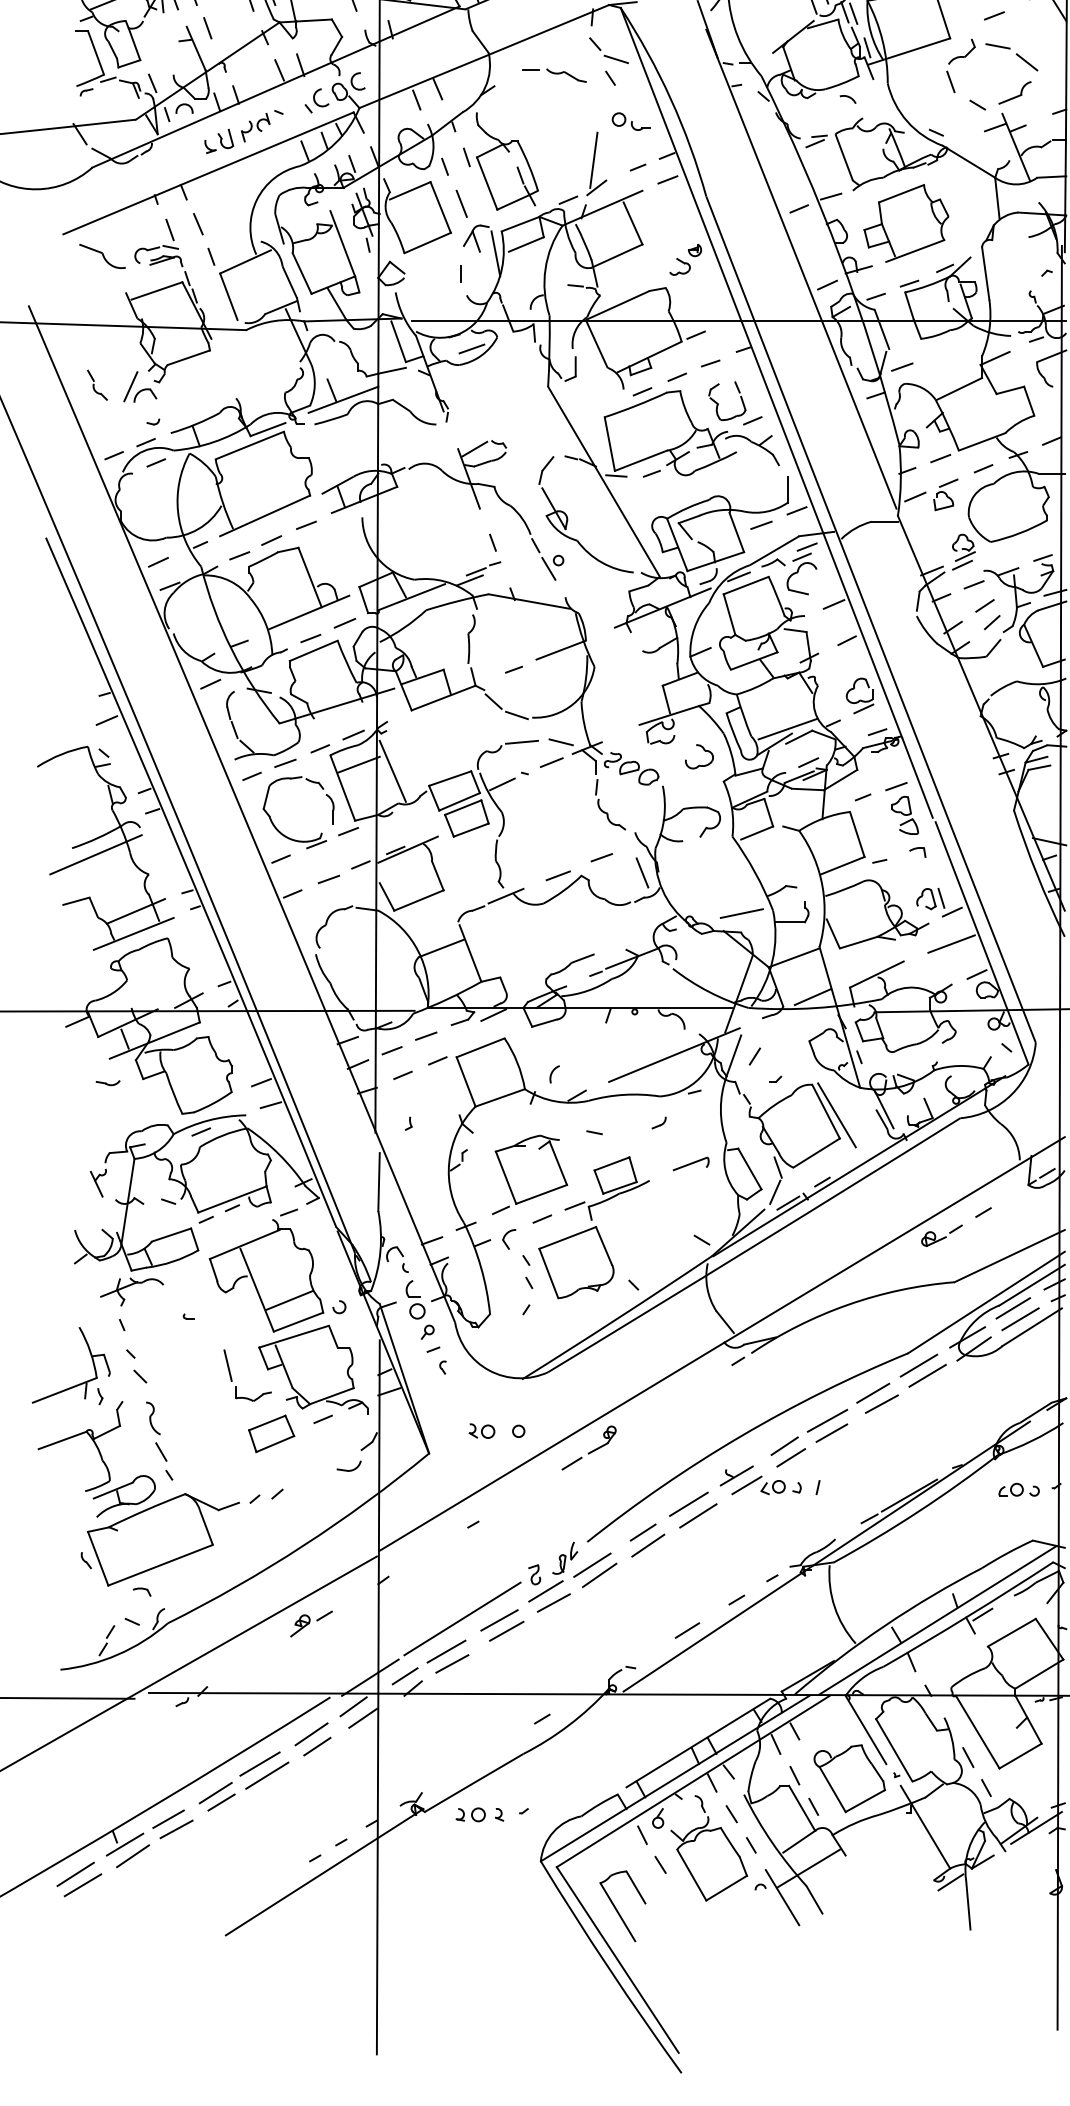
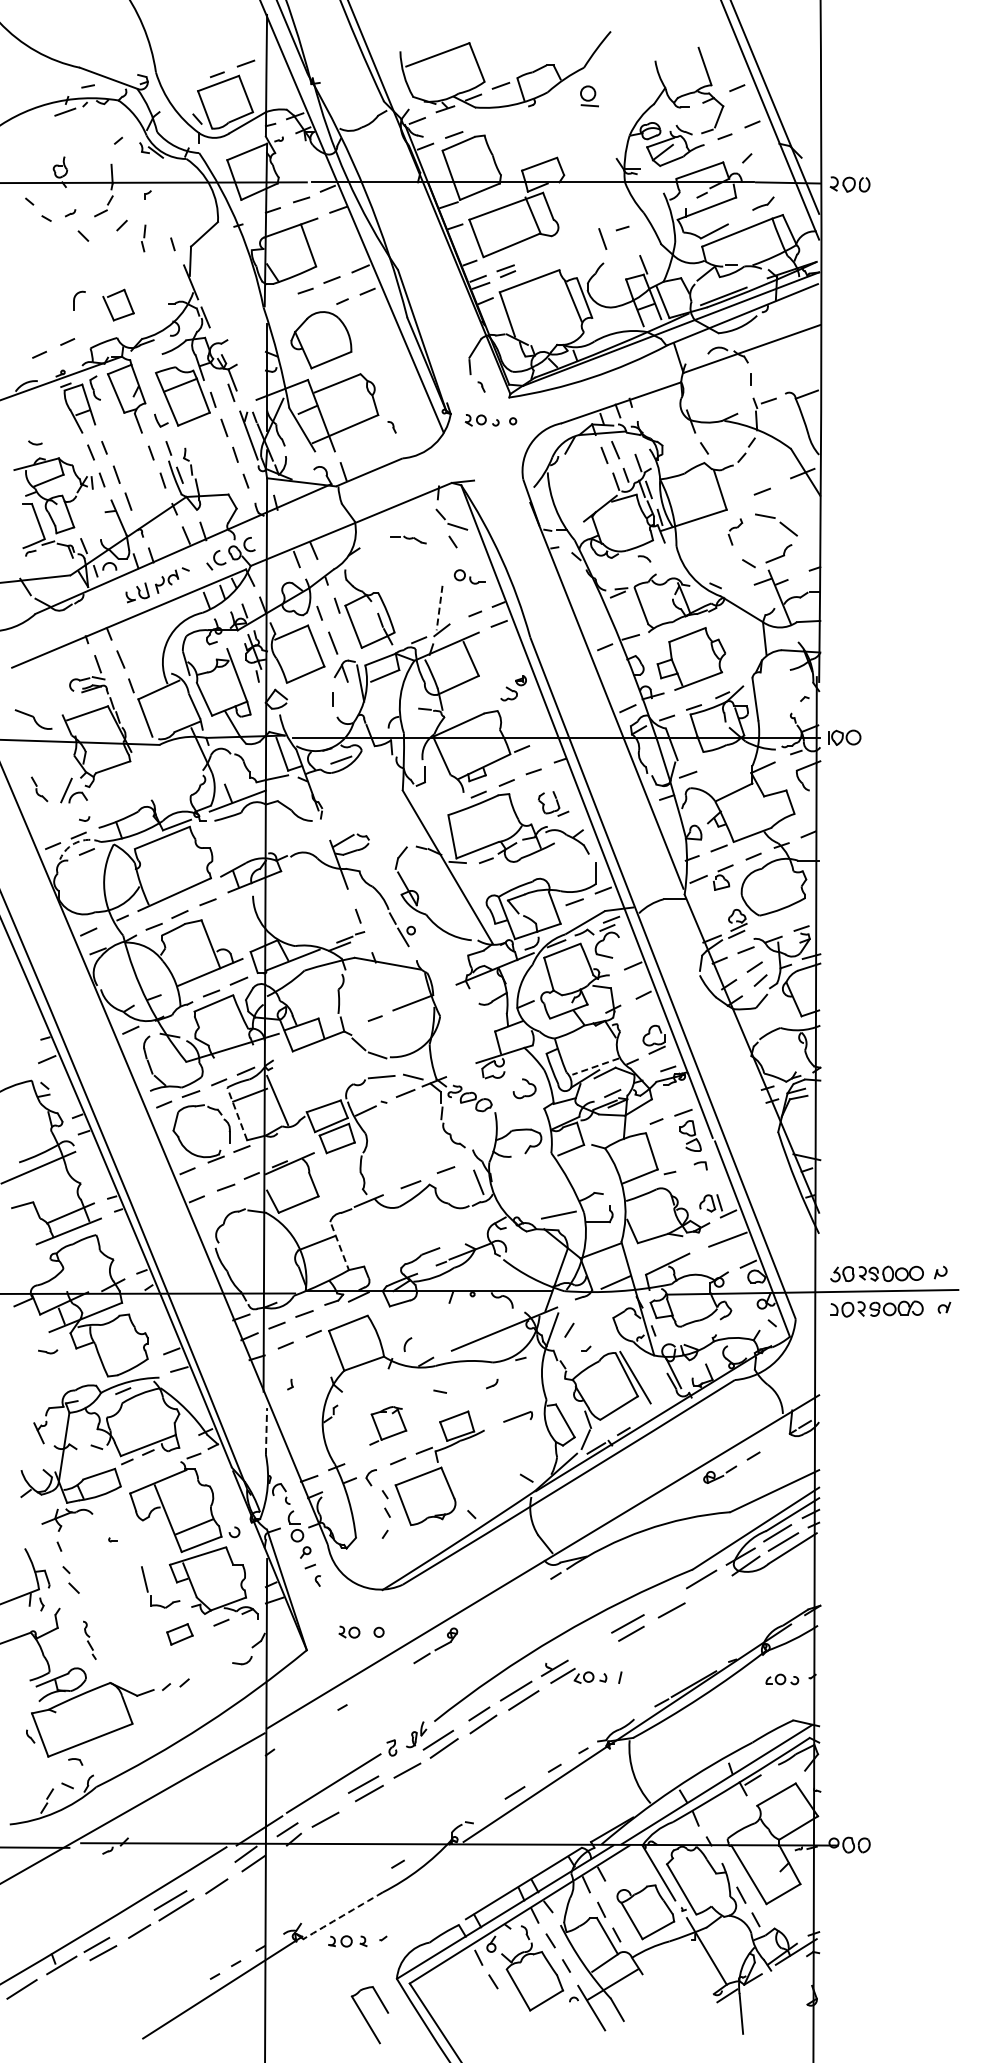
part: (961, 65) -> (735, 531), size x0.6
part: (555, 75) -> (408, 539), size x0.7
line: (593, 160) -> (439, 608), solid -> dashed
part: (102, 256) -> (33, 719), moved
part: (735, 402) -> (553, 803), size x0.7
arc: (143, 451) -> (76, 842), solid -> dashed
line: (787, 729) -> (595, 1066), solid -> dashed
line: (343, 787) -> (237, 1113), solid -> dashed
line: (470, 953) -> (340, 1247), solid -> dashed
part: (530, 1174) -> (388, 1425), size x0.6
line: (379, 1182) -> (266, 1431), solid -> dashed
line: (927, 1375) -> (708, 1587), removed
line: (872, 1393) -> (664, 1601), removed
part: (271, 1433) -> (179, 1634), size x0.7
part: (159, 1441) -> (89, 1640), size x0.6
line: (783, 1446) -> (592, 1644), removed
line: (791, 1457) -> (598, 1653), removed
line: (545, 1591) -> (400, 1761), removed
part: (310, 1623) -> (211, 1787), removed
line: (446, 1651) -> (320, 1809), removed
line: (310, 1734) -> (211, 1876), removed
arc: (474, 1782) -> (343, 1915), solid -> dashed
line: (215, 1792) -> (134, 1923), removed
line: (133, 1855) -> (68, 1974), removed
line: (82, 1884) -> (27, 1997), removed
part: (622, 1906) -> (369, 2015), moved

